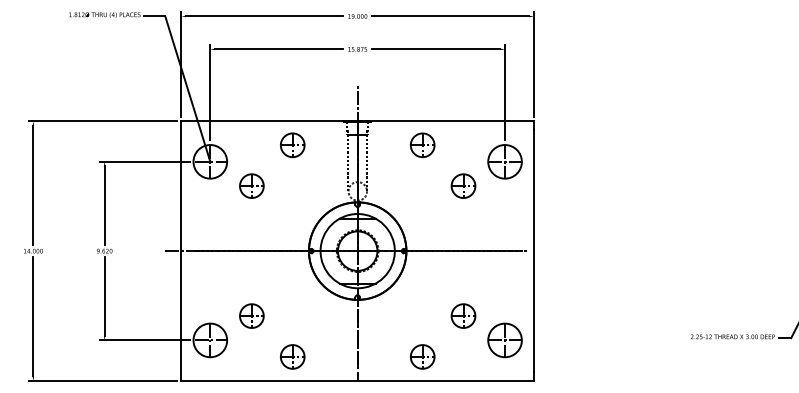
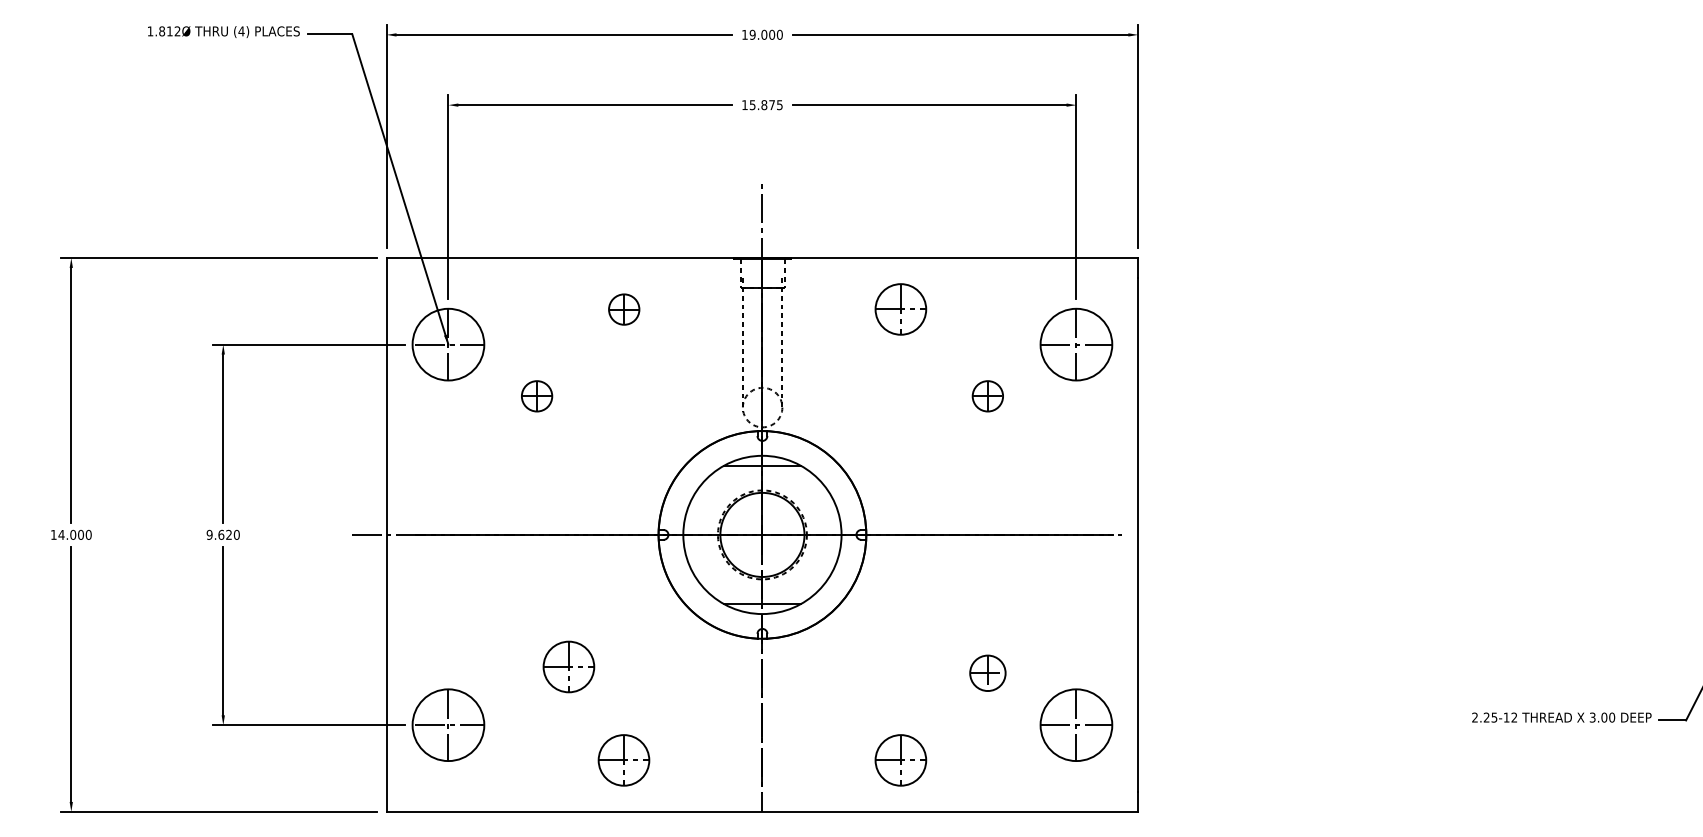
part: (292, 145) -> (623, 309), size x0.6
part: (251, 185) -> (536, 395), size x0.6
part: (463, 185) -> (987, 395), size x0.6
part: (251, 315) -> (568, 665), moved
part: (463, 315) -> (987, 672), size x0.7

